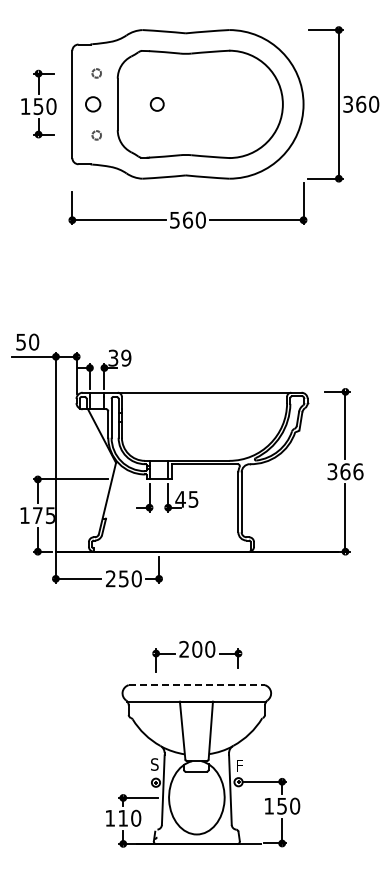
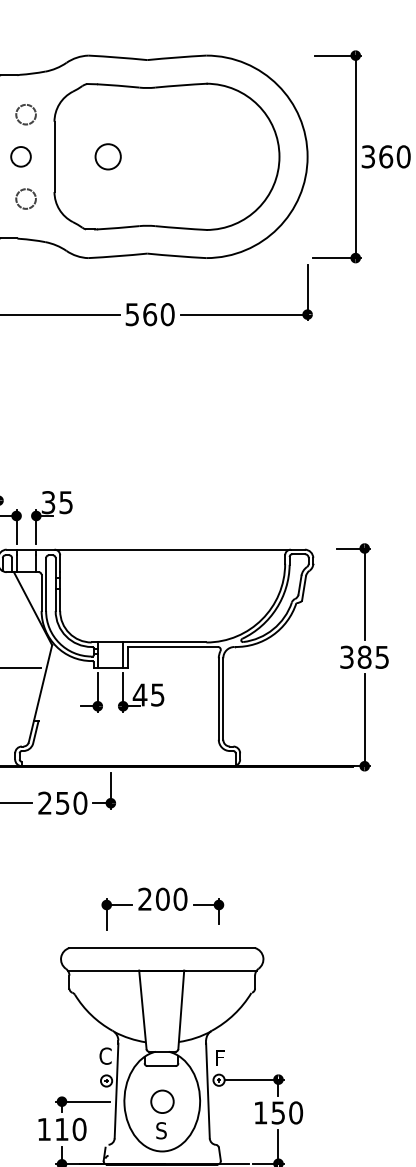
circle: (96, 73) -> (25, 114), size x1.67
circle: (157, 104) -> (108, 157), size x1.43
circle: (96, 135) -> (25, 199), size x1.67
text: (126, 357) -> (66, 501), 39 -> 35
text: (351, 471) -> (372, 656), 366 -> 385
line: (197, 685) -> (163, 948), dashed -> solid
text: (154, 764) -> (104, 1056), S -> C
part: (196, 806) -> (161, 1113), added

